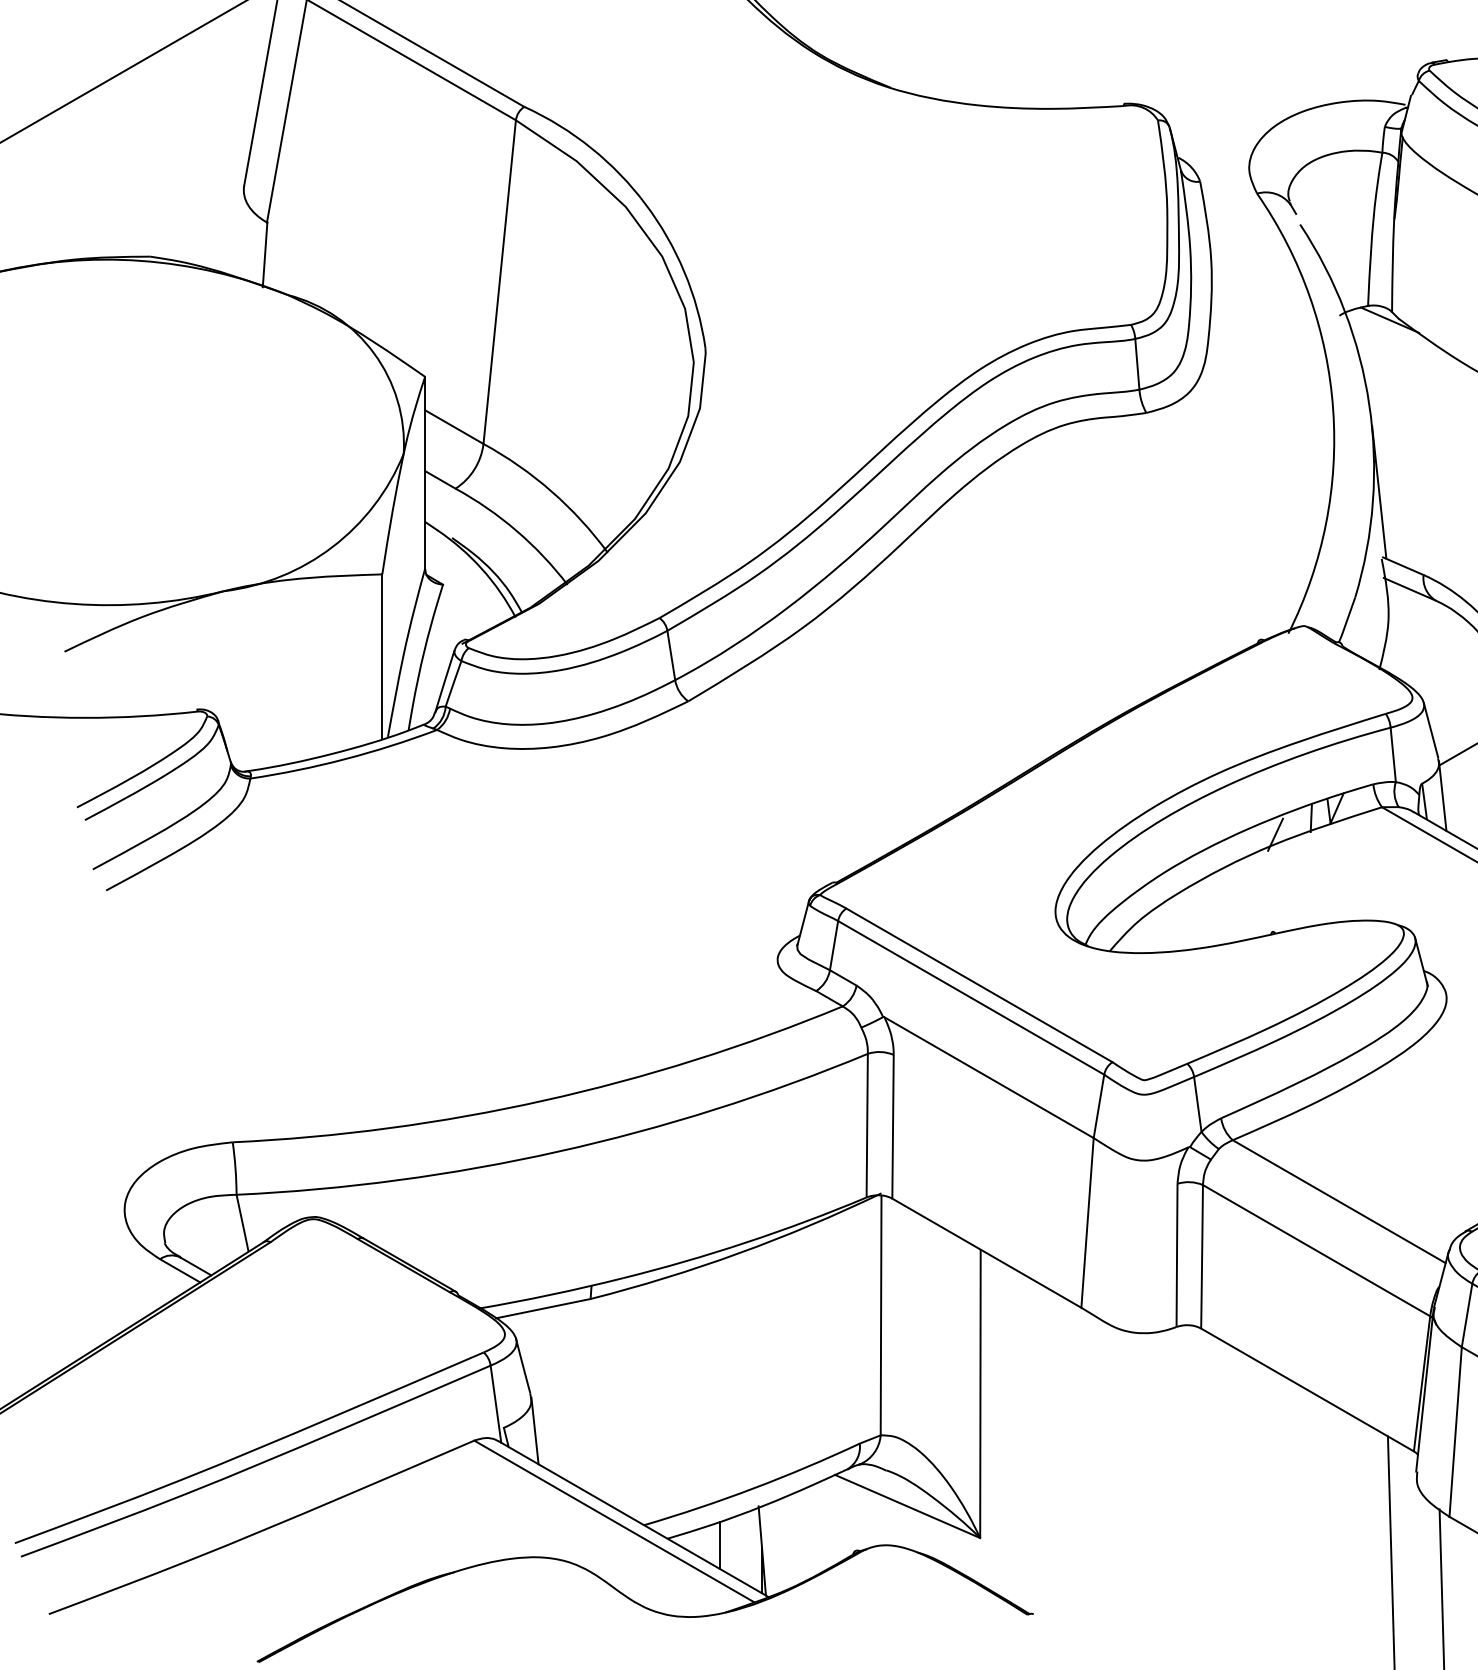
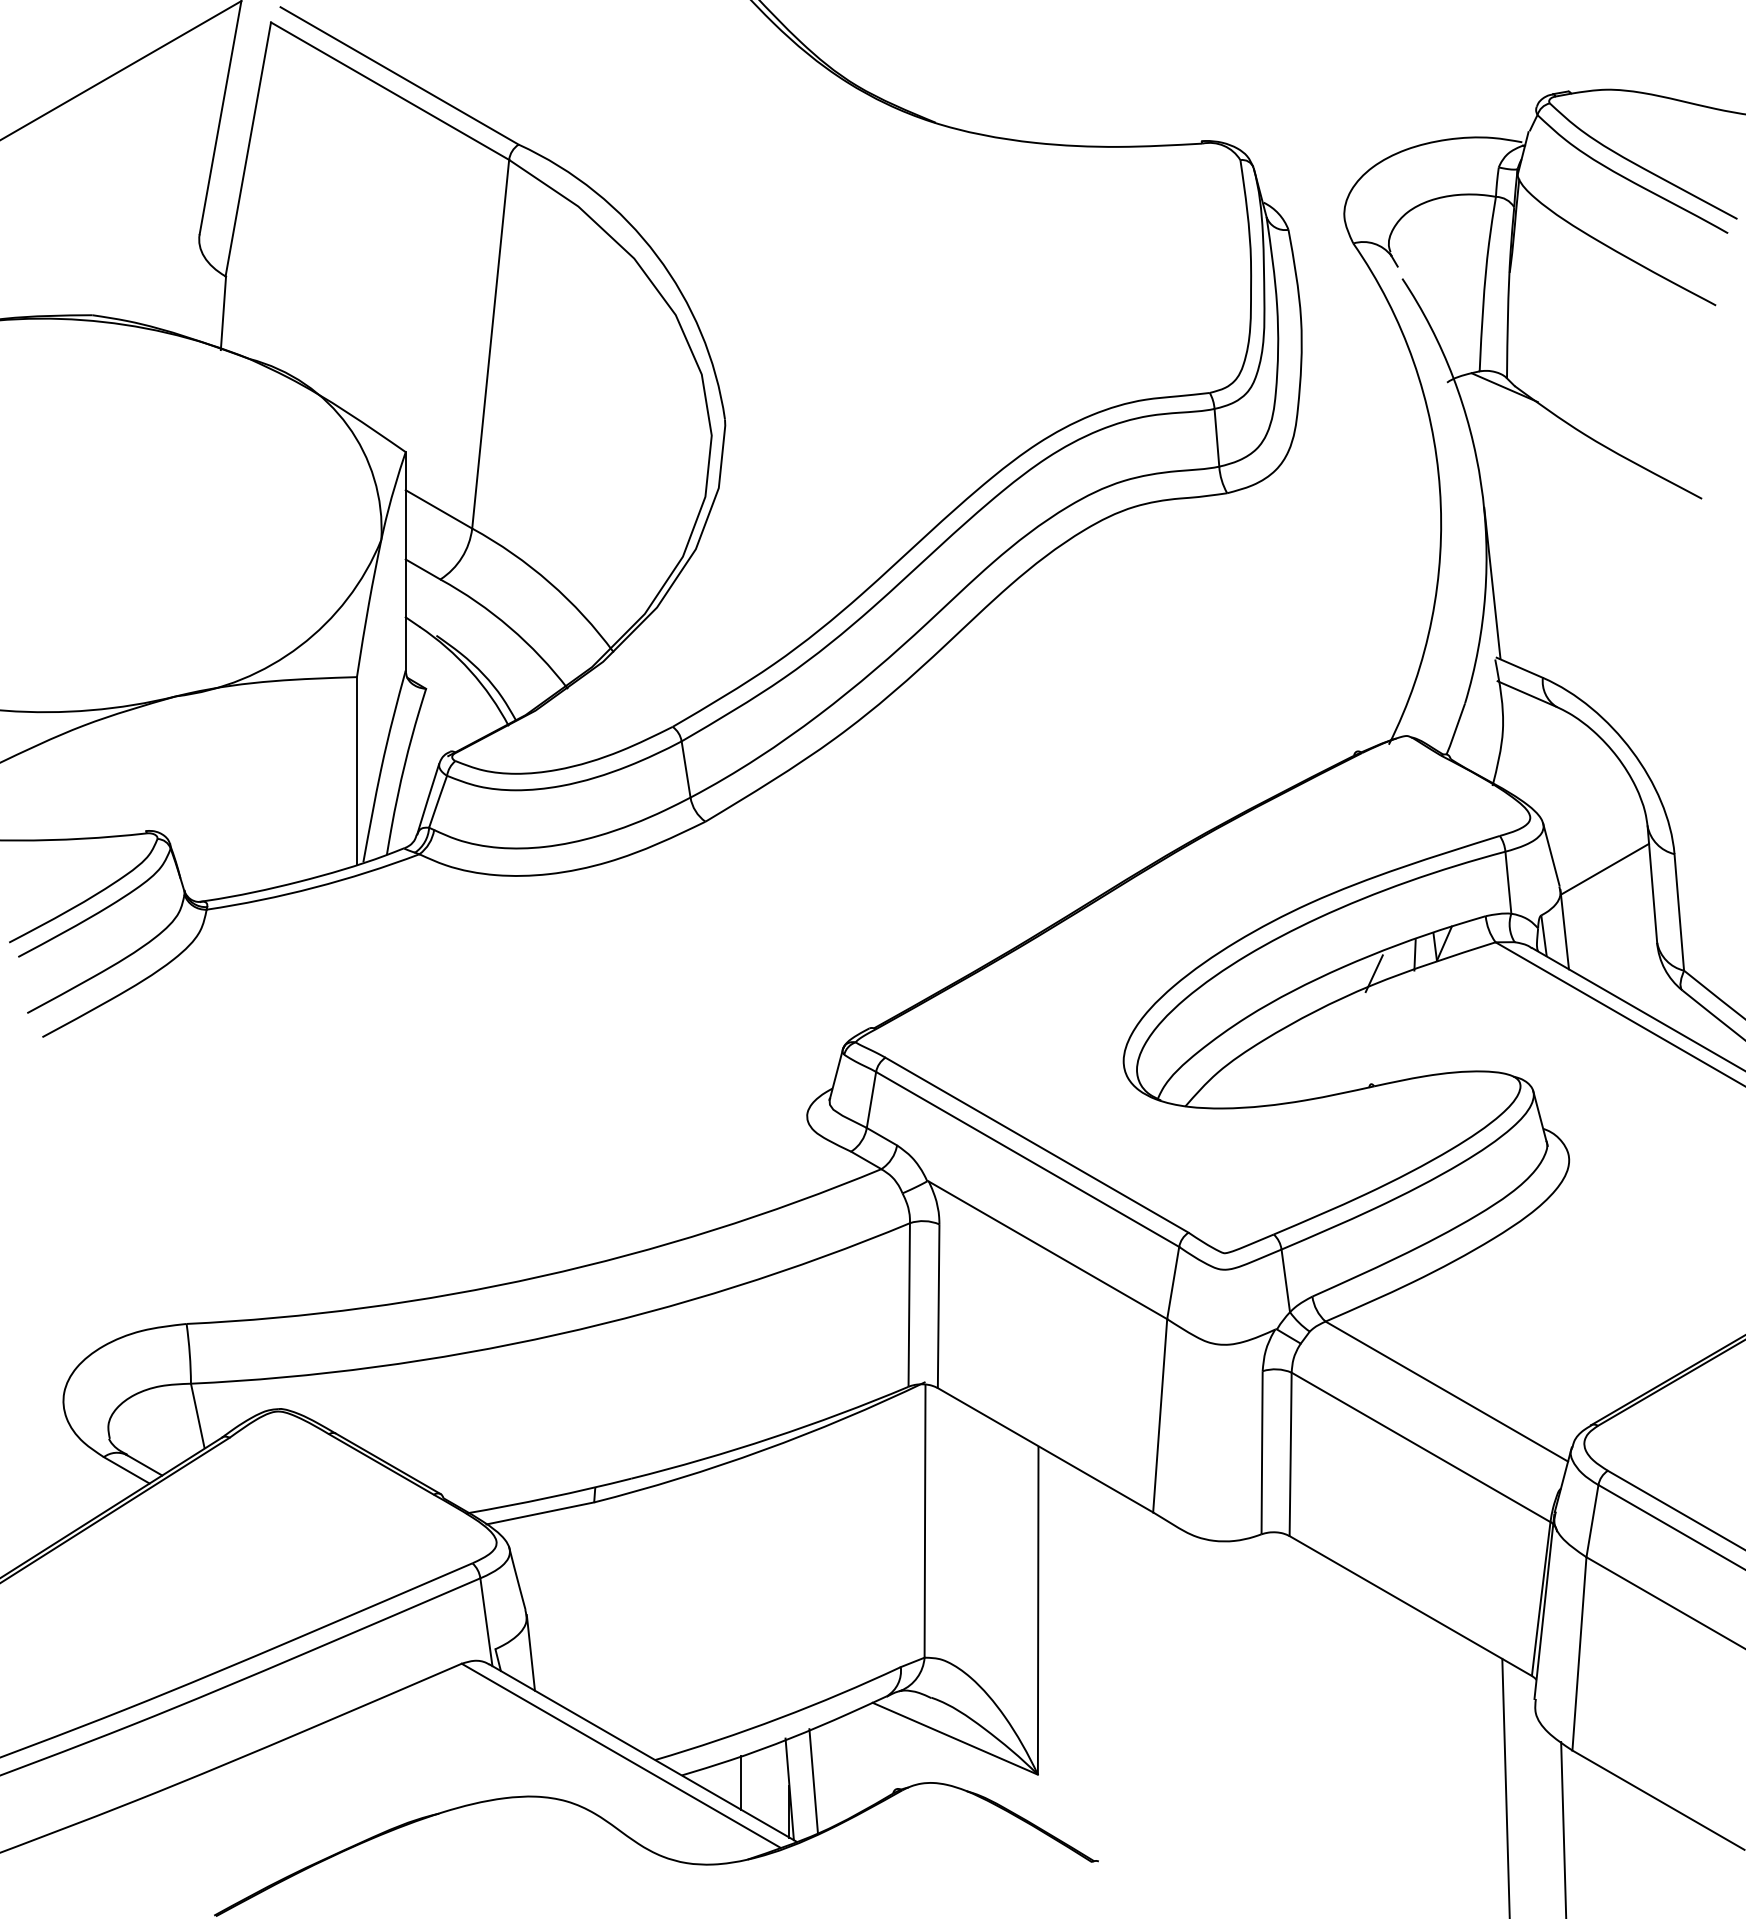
line: (783, 1544) -> (813, 1781), added

